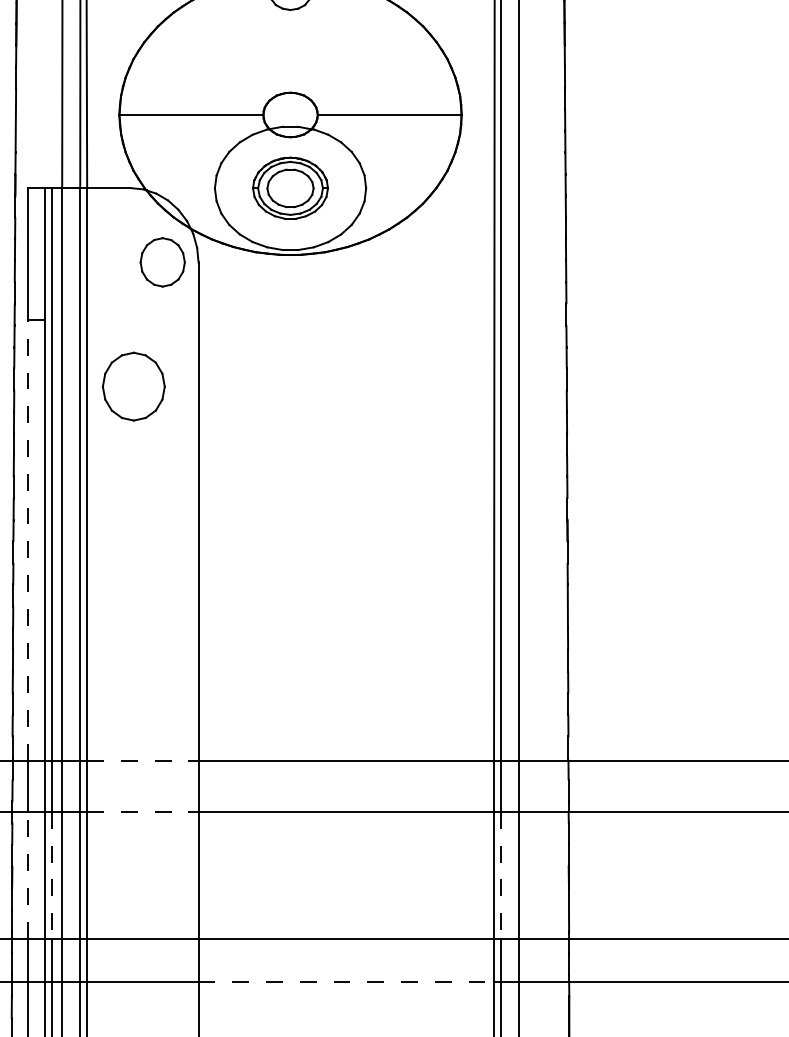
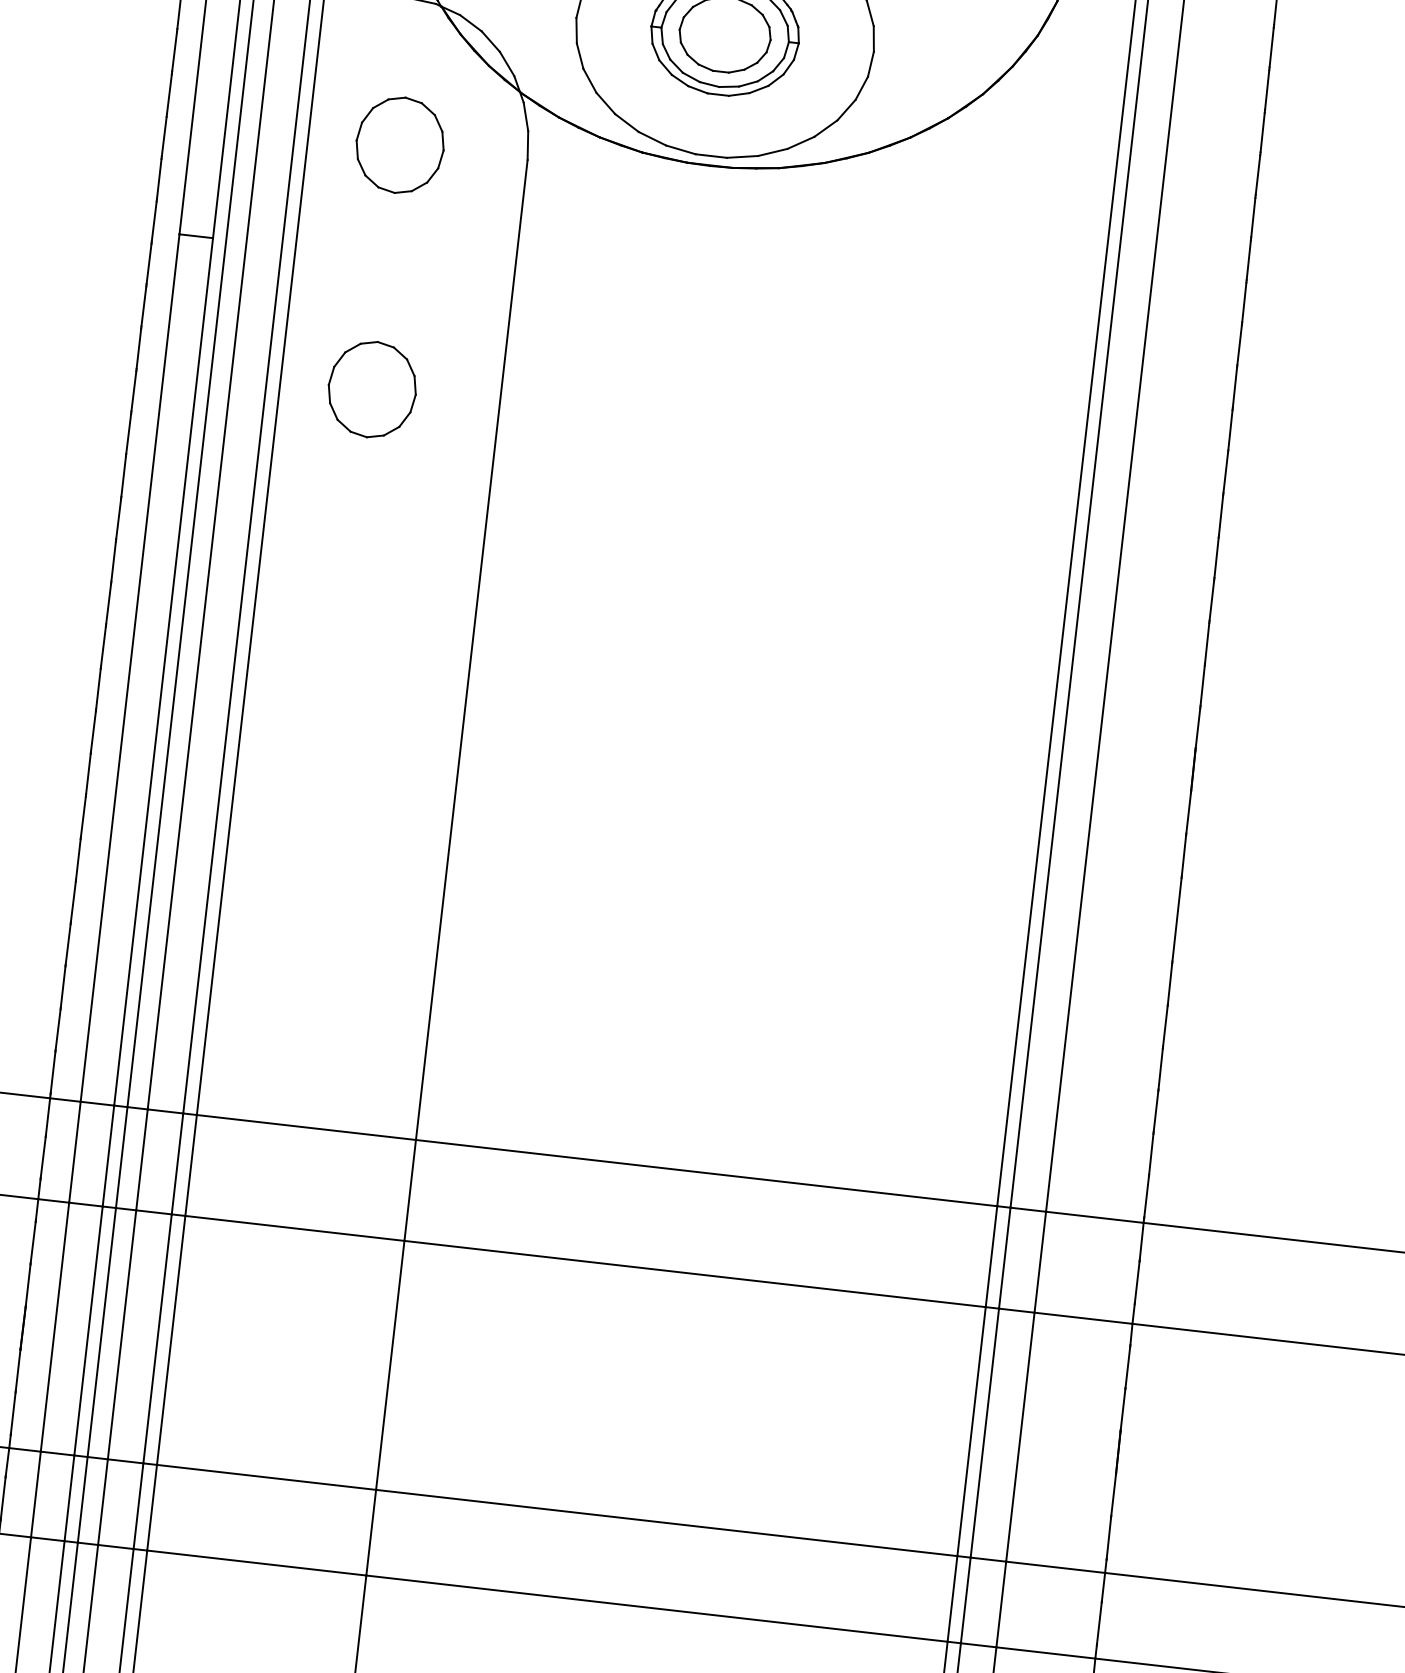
part: (162, 262) -> (399, 145), moved
part: (133, 386) -> (371, 389), size x0.71
line: (28, 539) -> (131, 666), dashed -> solid
line: (142, 760) -> (305, 1127), dashed -> solid
line: (142, 811) -> (294, 1227), dashed -> solid
line: (28, 874) -> (55, 1325), dashed -> solid
line: (51, 875) -> (100, 1332), dashed -> solid
line: (500, 875) -> (984, 1433), dashed -> solid
line: (346, 982) -> (657, 1609), dashed -> solid

